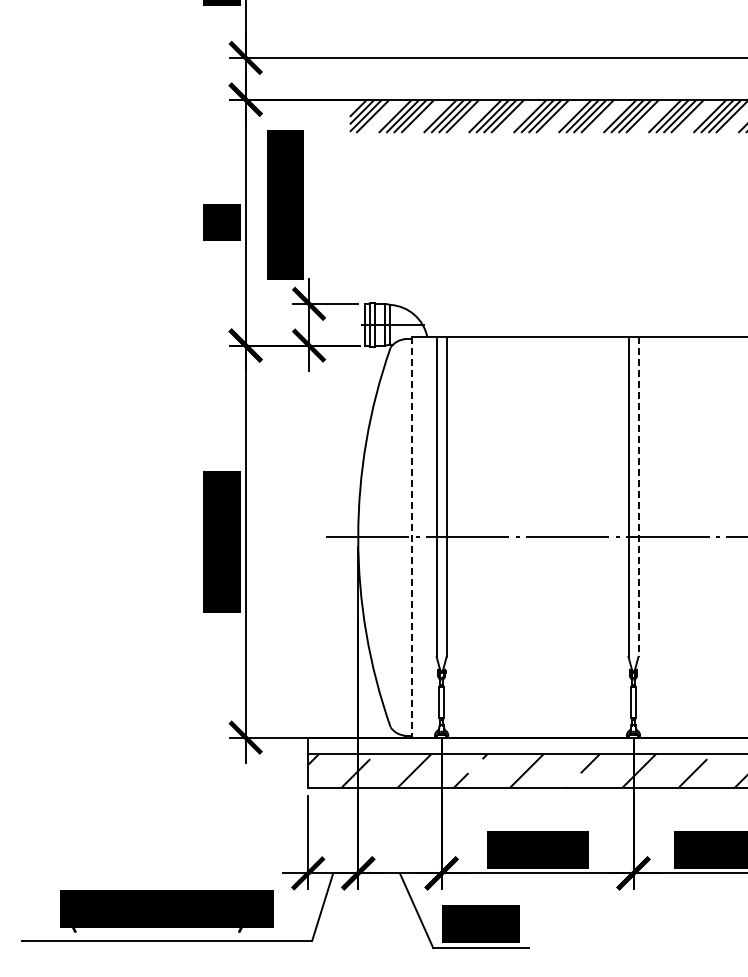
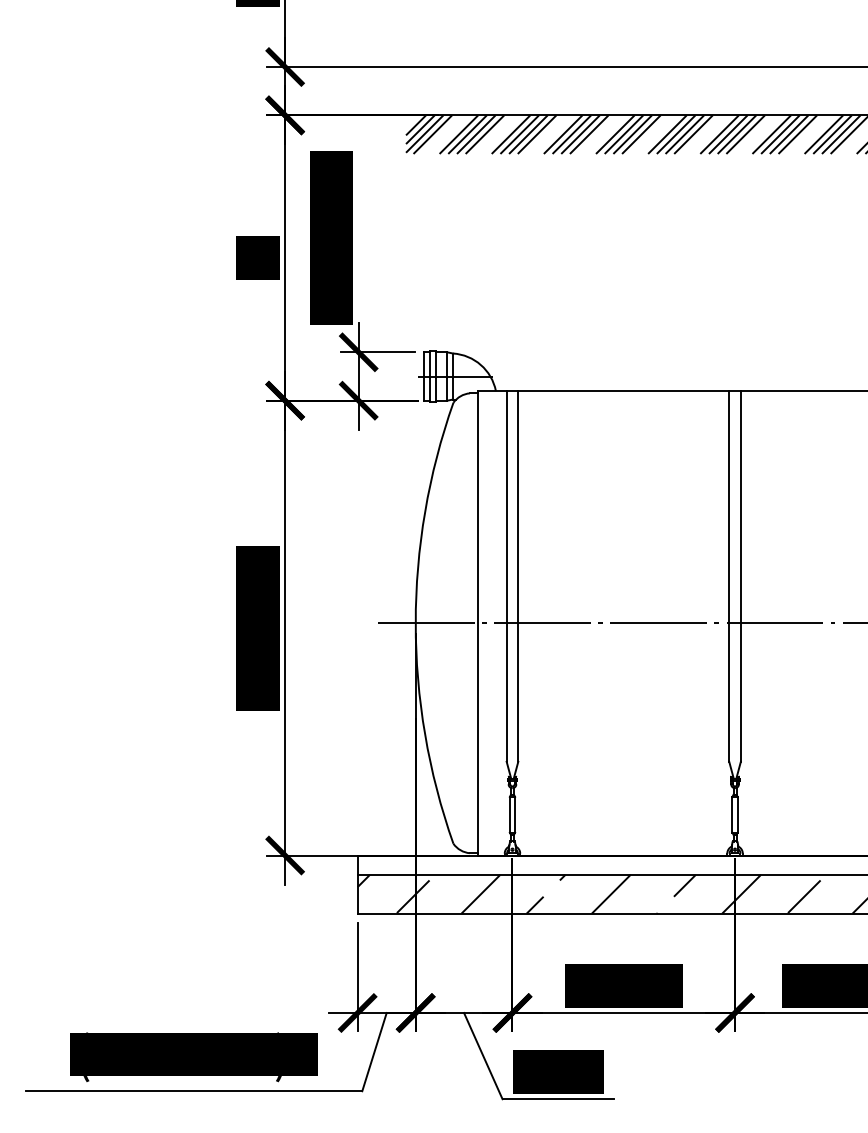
line: (638, 497) -> (740, 576), dashed -> solid
line: (411, 537) -> (477, 623), dashed -> solid

